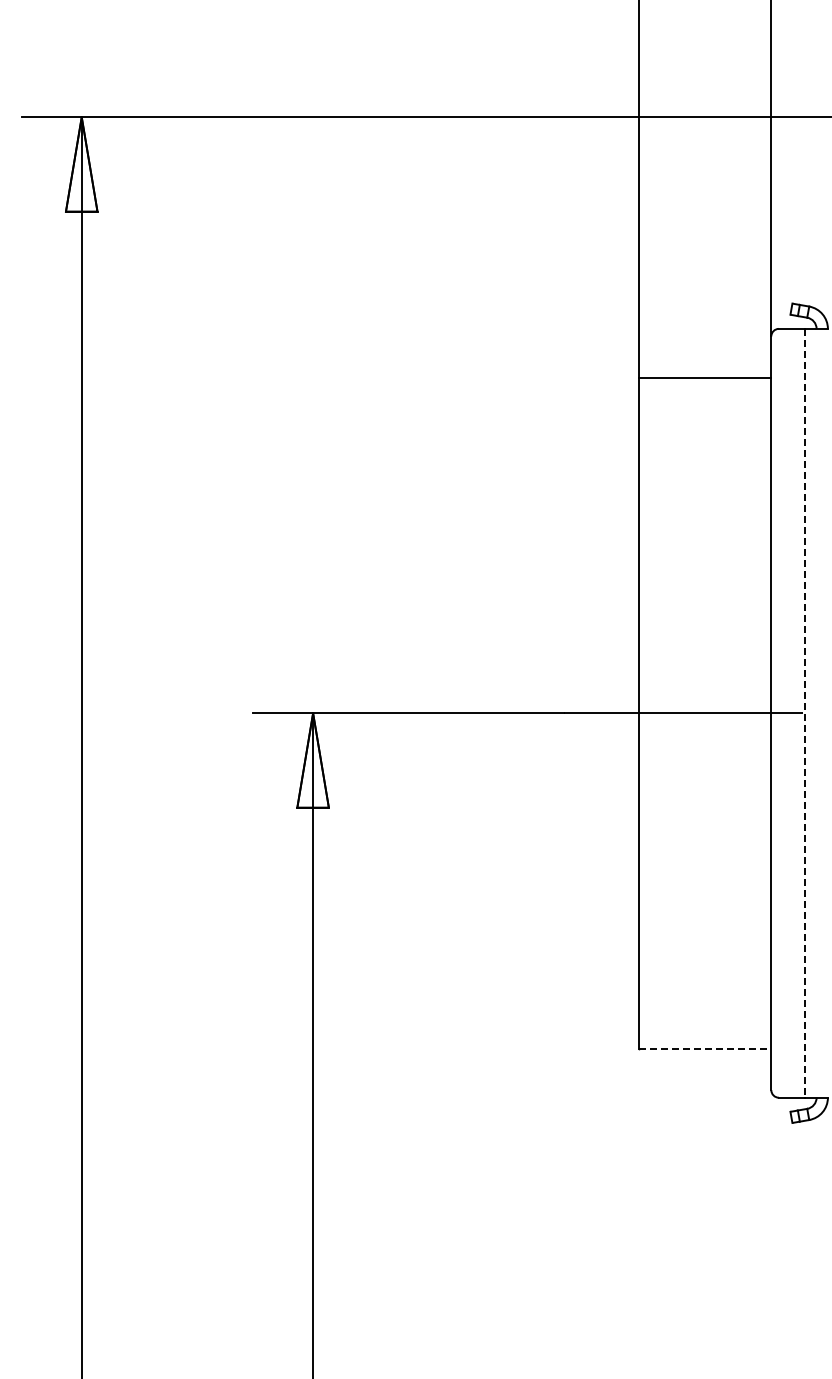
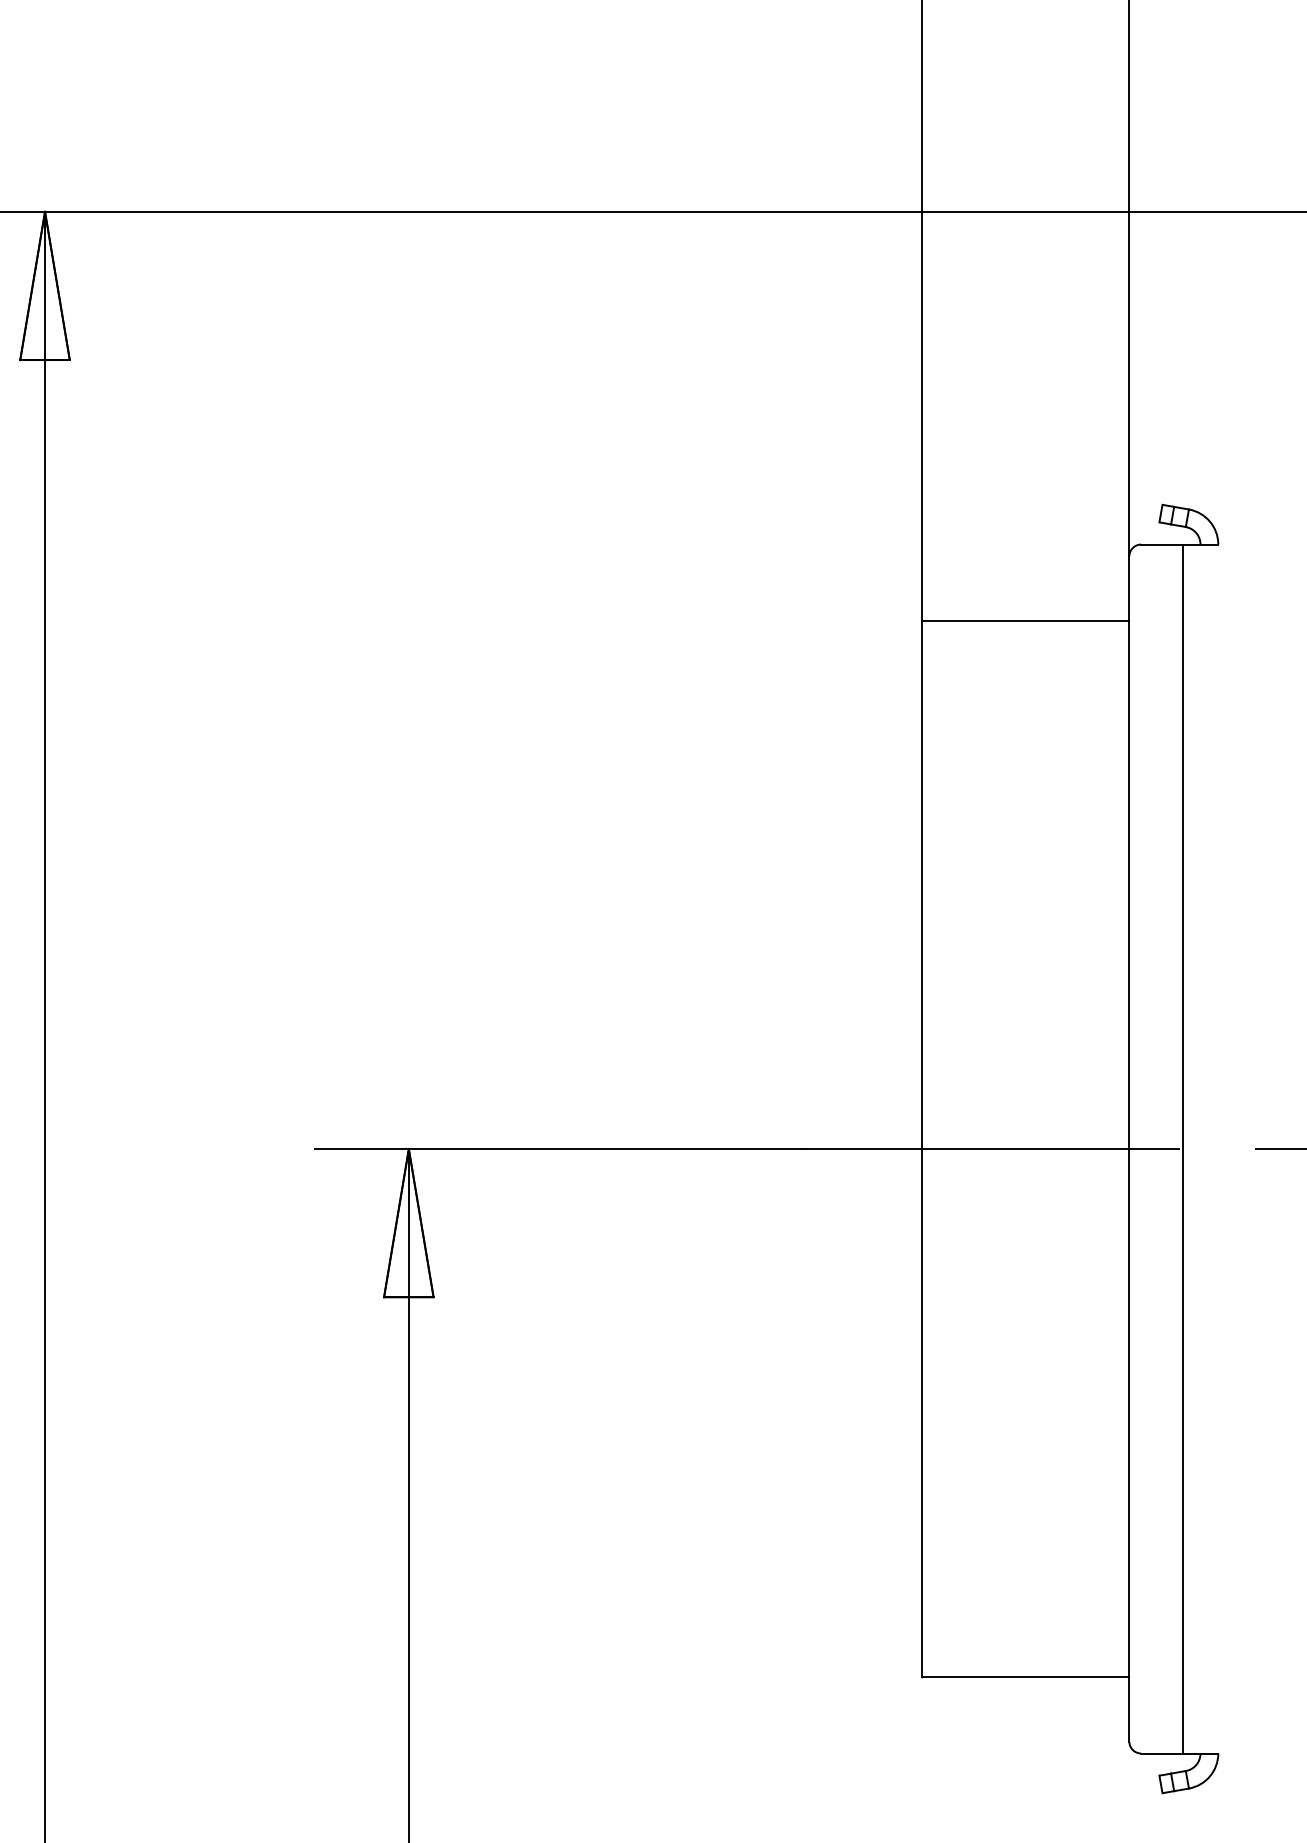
line: (805, 713) -> (1183, 1149), dashed -> solid
line: (705, 1049) -> (1025, 1677), dashed -> solid

